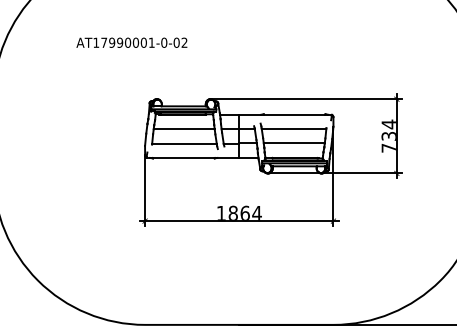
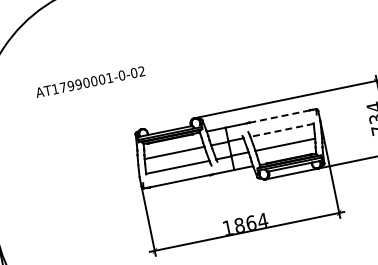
text: (131, 42) -> (89, 81), moved
line: (294, 114) -> (279, 116), solid -> dashed
line: (293, 128) -> (281, 130), solid -> dashed

